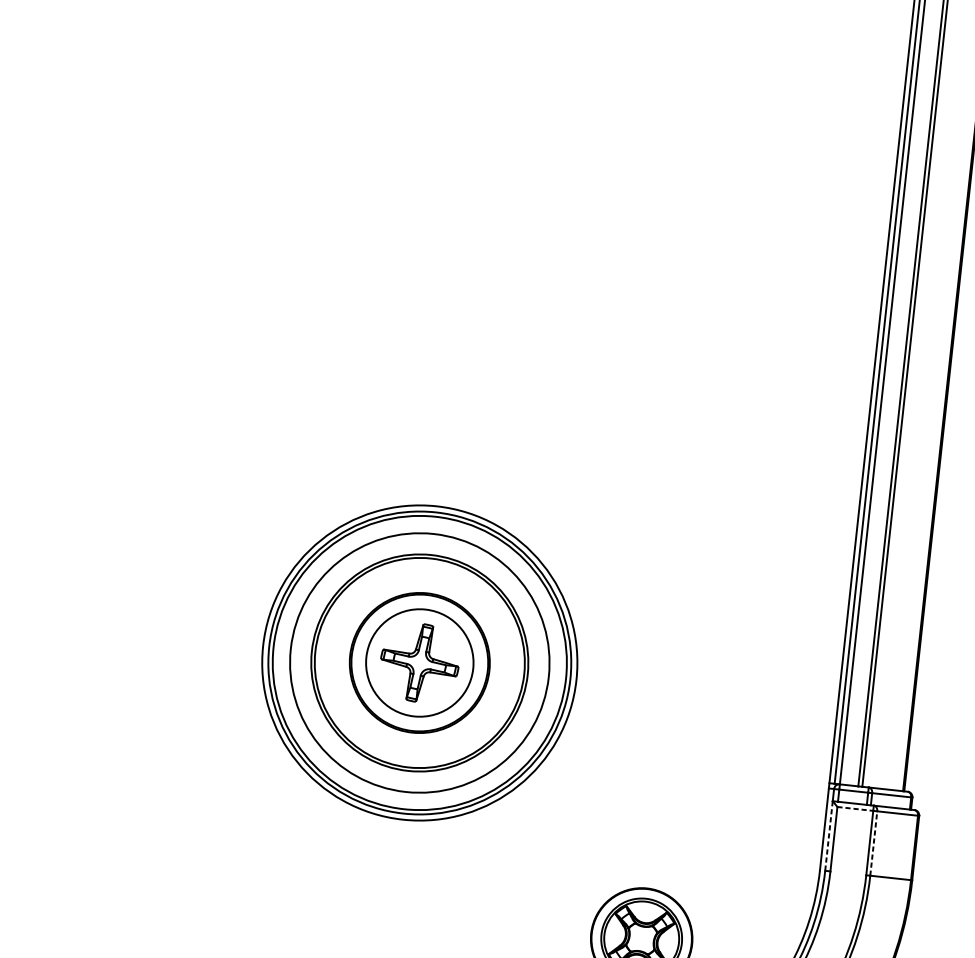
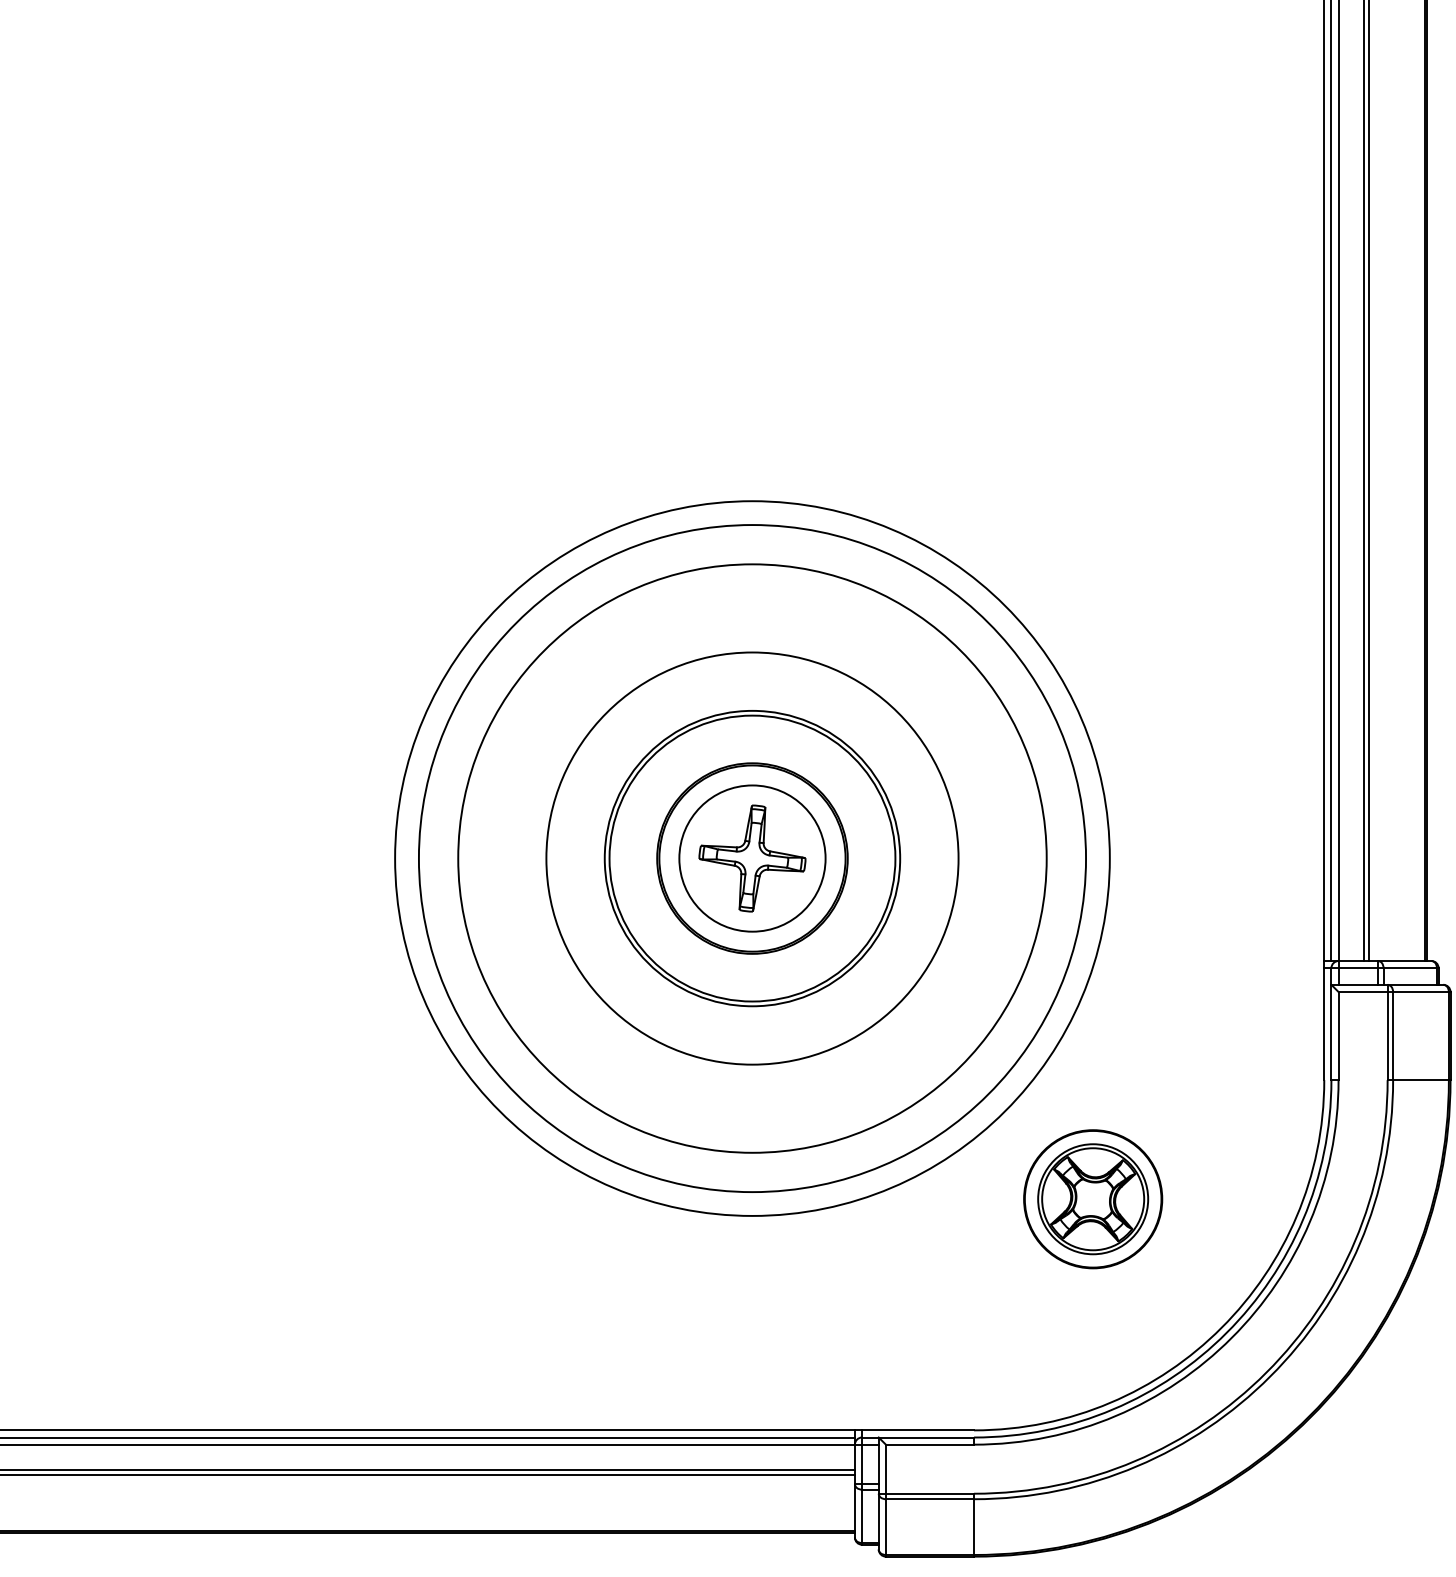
circle: (419, 662) -> (752, 858), size x1.67
circle: (419, 662) -> (752, 858), size x1.67
circle: (419, 662) -> (752, 858), size x1.67
line: (855, 809) -> (1363, 992), dashed -> solid
line: (829, 836) -> (1331, 1032), dashed -> solid
line: (874, 843) -> (1393, 1035), dashed -> solid

